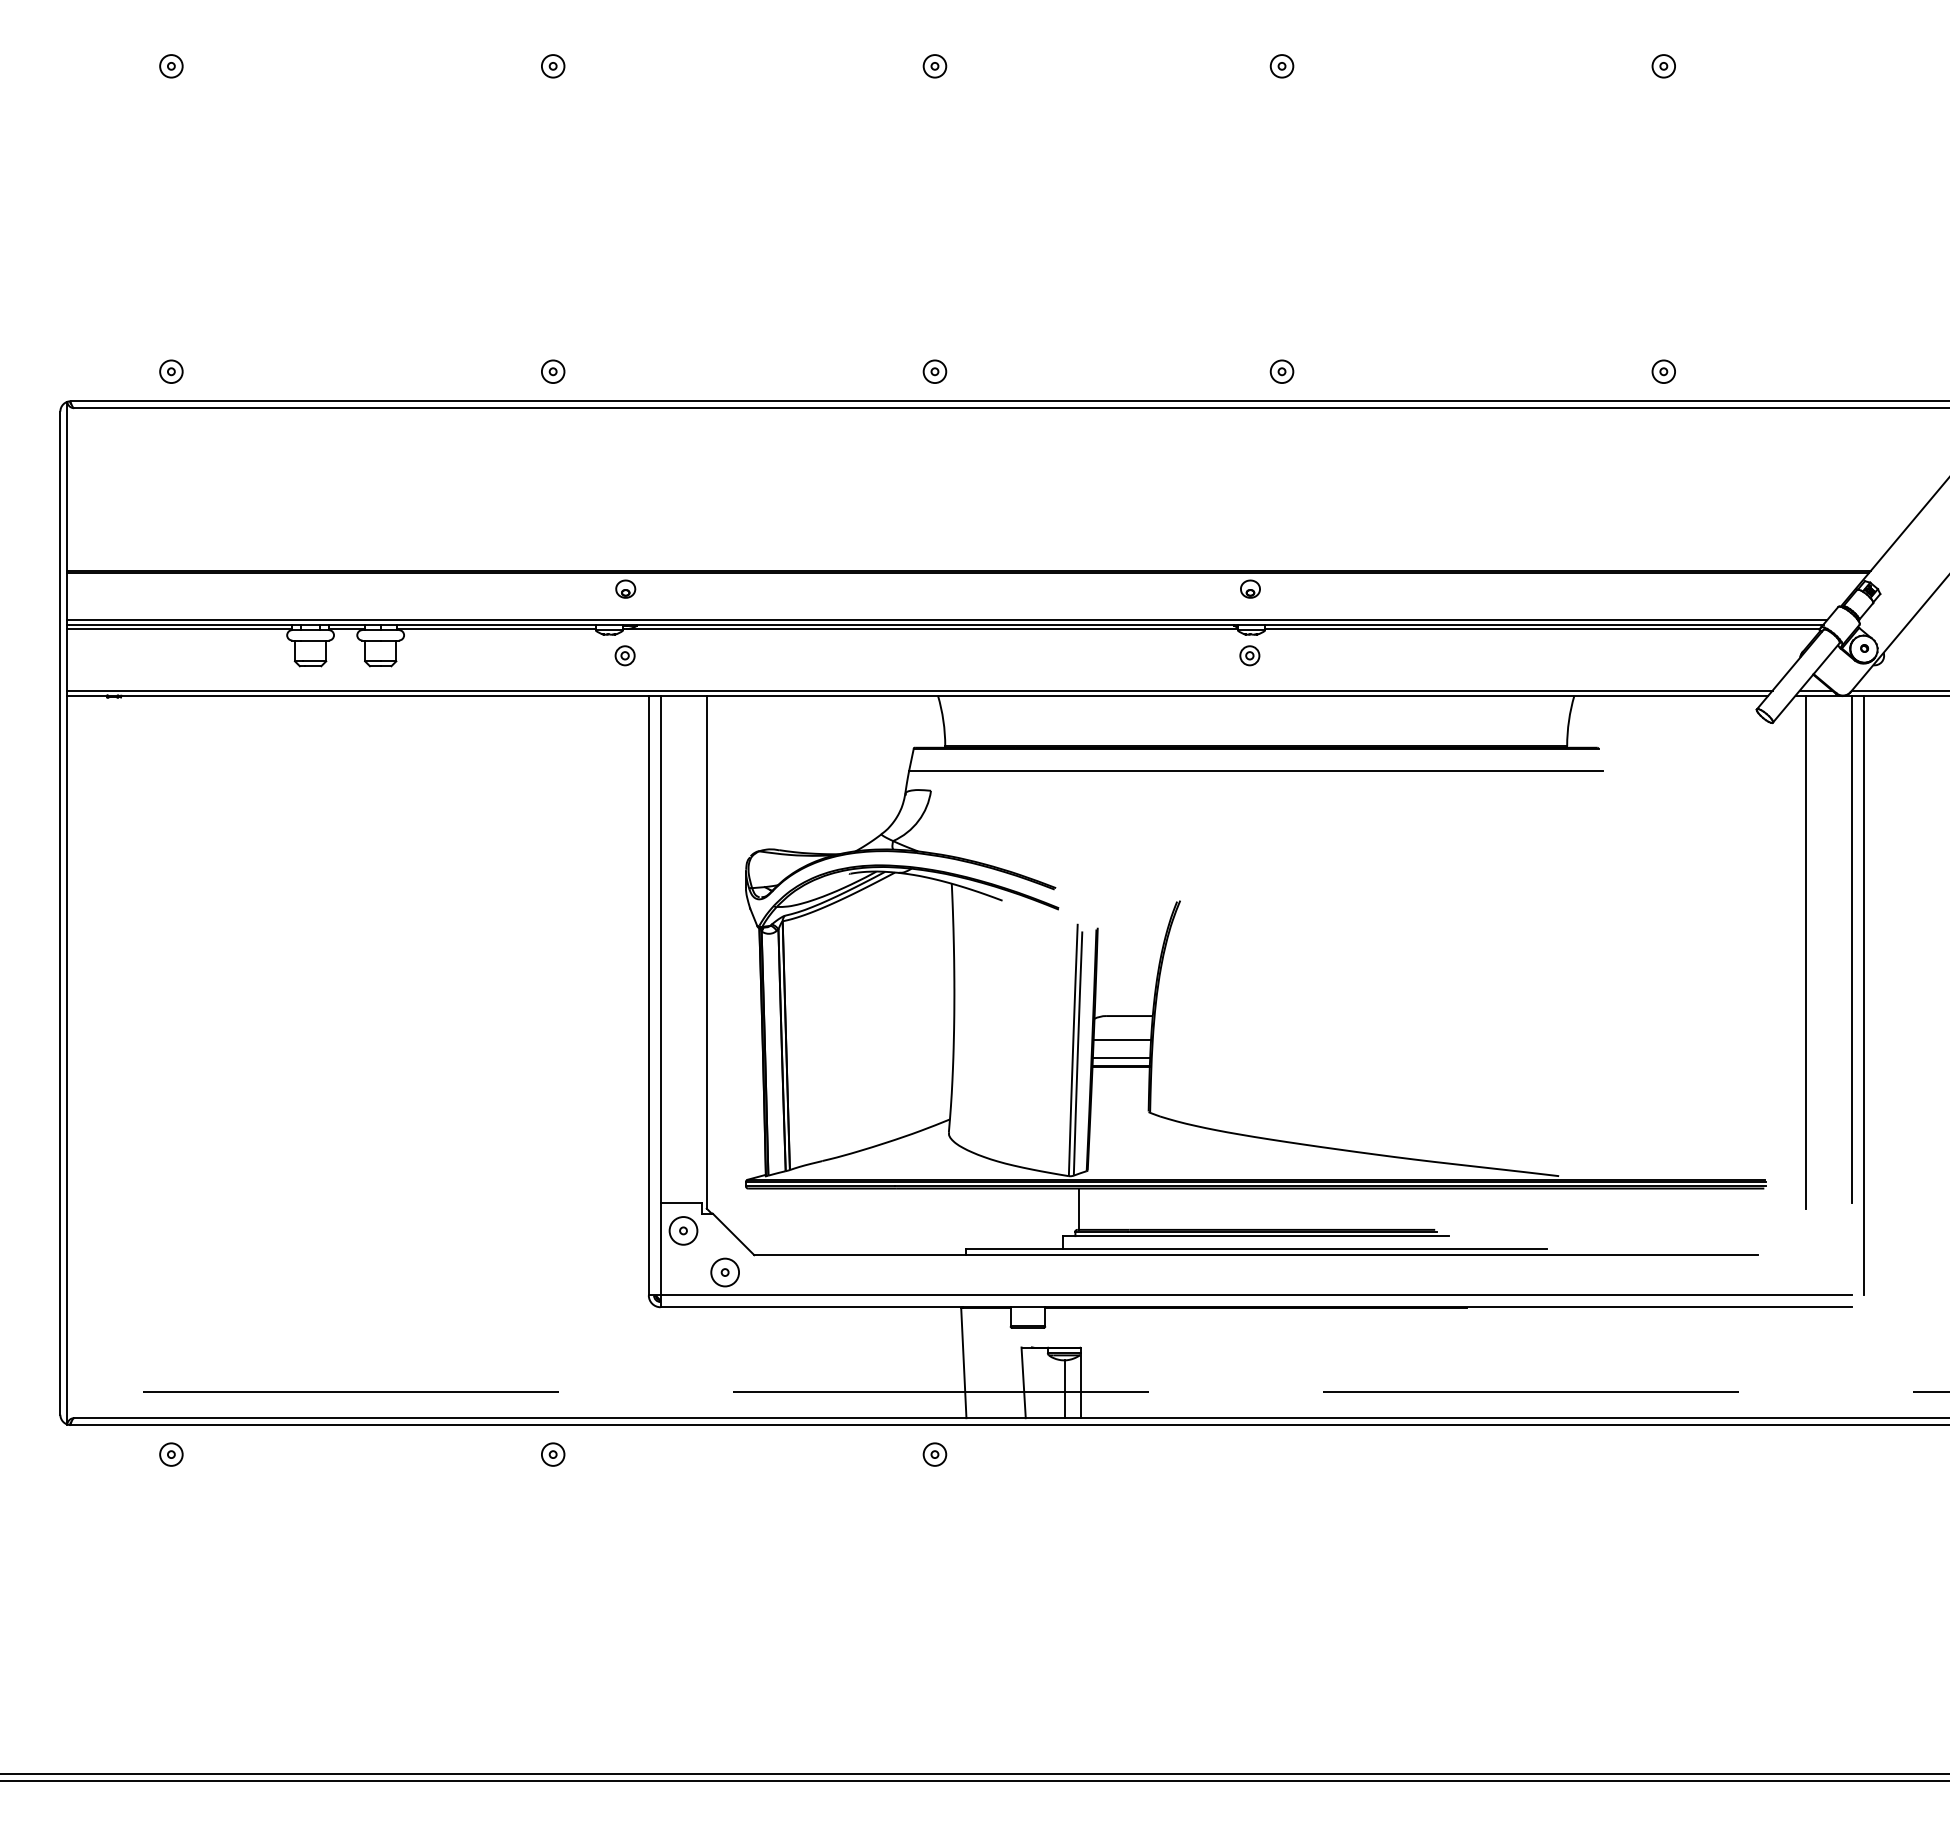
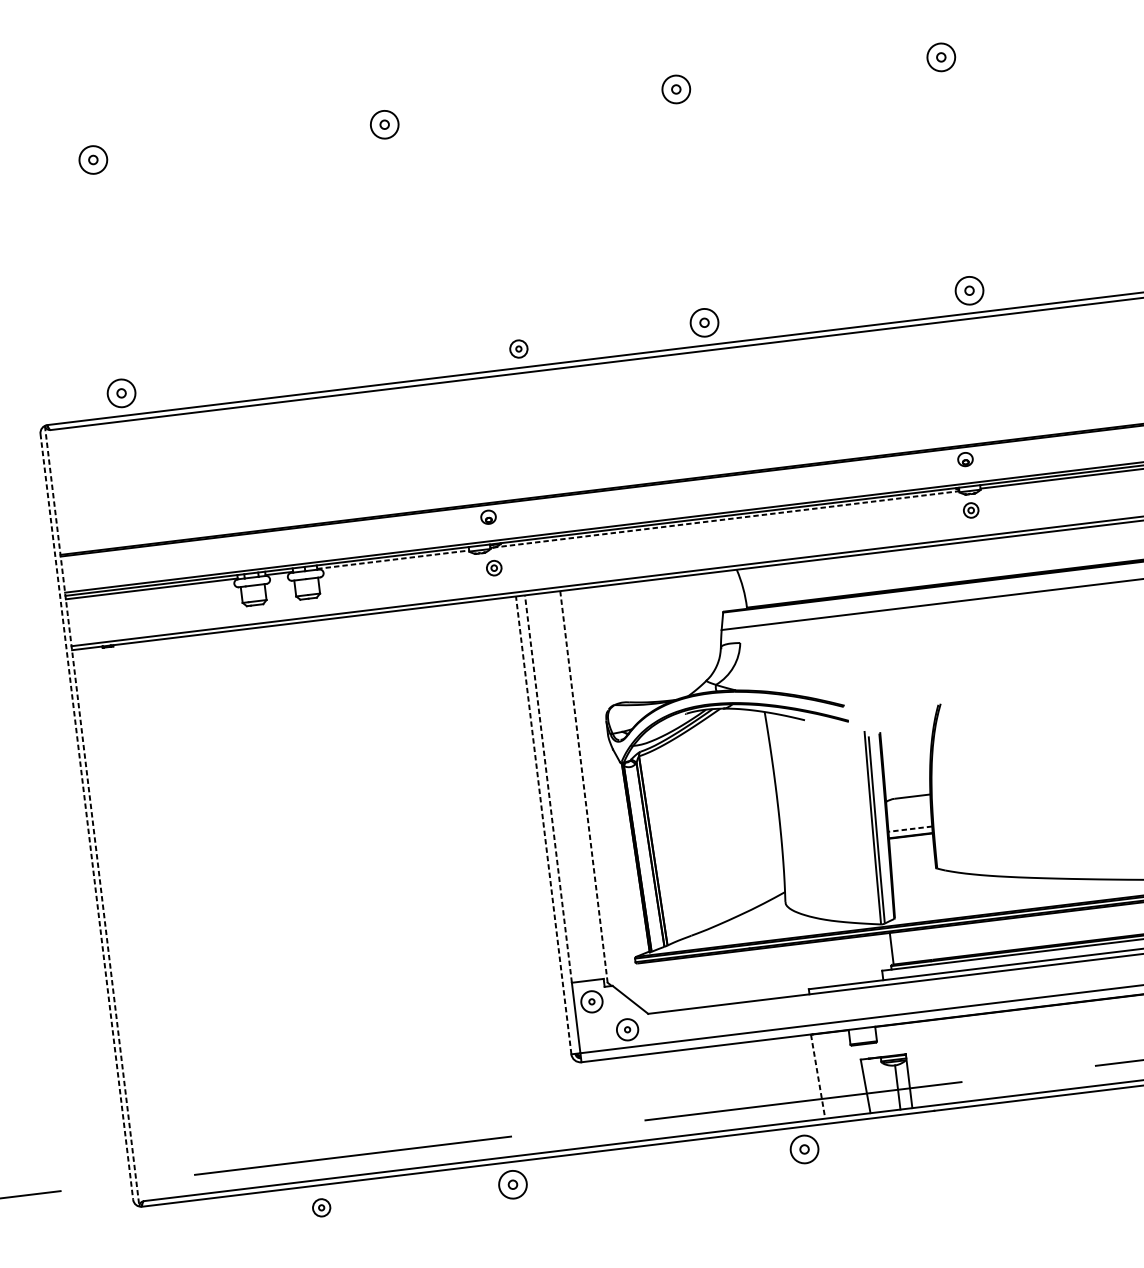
part: (171, 66) -> (93, 160), size x1.6
part: (553, 66) -> (385, 124), size x1.6
part: (934, 66) -> (675, 89), size x1.6
part: (1281, 66) -> (940, 57), size x1.6
part: (171, 371) -> (121, 393), size x1.6
part: (553, 371) -> (519, 348), moved
part: (934, 371) -> (704, 322), size x1.6
part: (1281, 371) -> (969, 290), size x1.6
line: (496, 629) -> (393, 559), solid -> dashed
line: (932, 629) -> (726, 519), solid -> dashed
line: (60, 913) -> (86, 817), solid -> dashed
line: (67, 913) -> (92, 816), solid -> dashed
line: (660, 949) -> (548, 789), solid -> dashed
line: (706, 951) -> (583, 786), solid -> dashed
line: (648, 995) -> (543, 825), solid -> dashed
line: (1121, 1039) -> (908, 815), removed
line: (1121, 1057) -> (910, 828), solid -> dashed
line: (963, 1363) -> (817, 1077), solid -> dashed
part: (171, 1454) -> (321, 1207), moved
part: (553, 1454) -> (513, 1184), size x1.6
part: (934, 1454) -> (804, 1149), size x1.6

